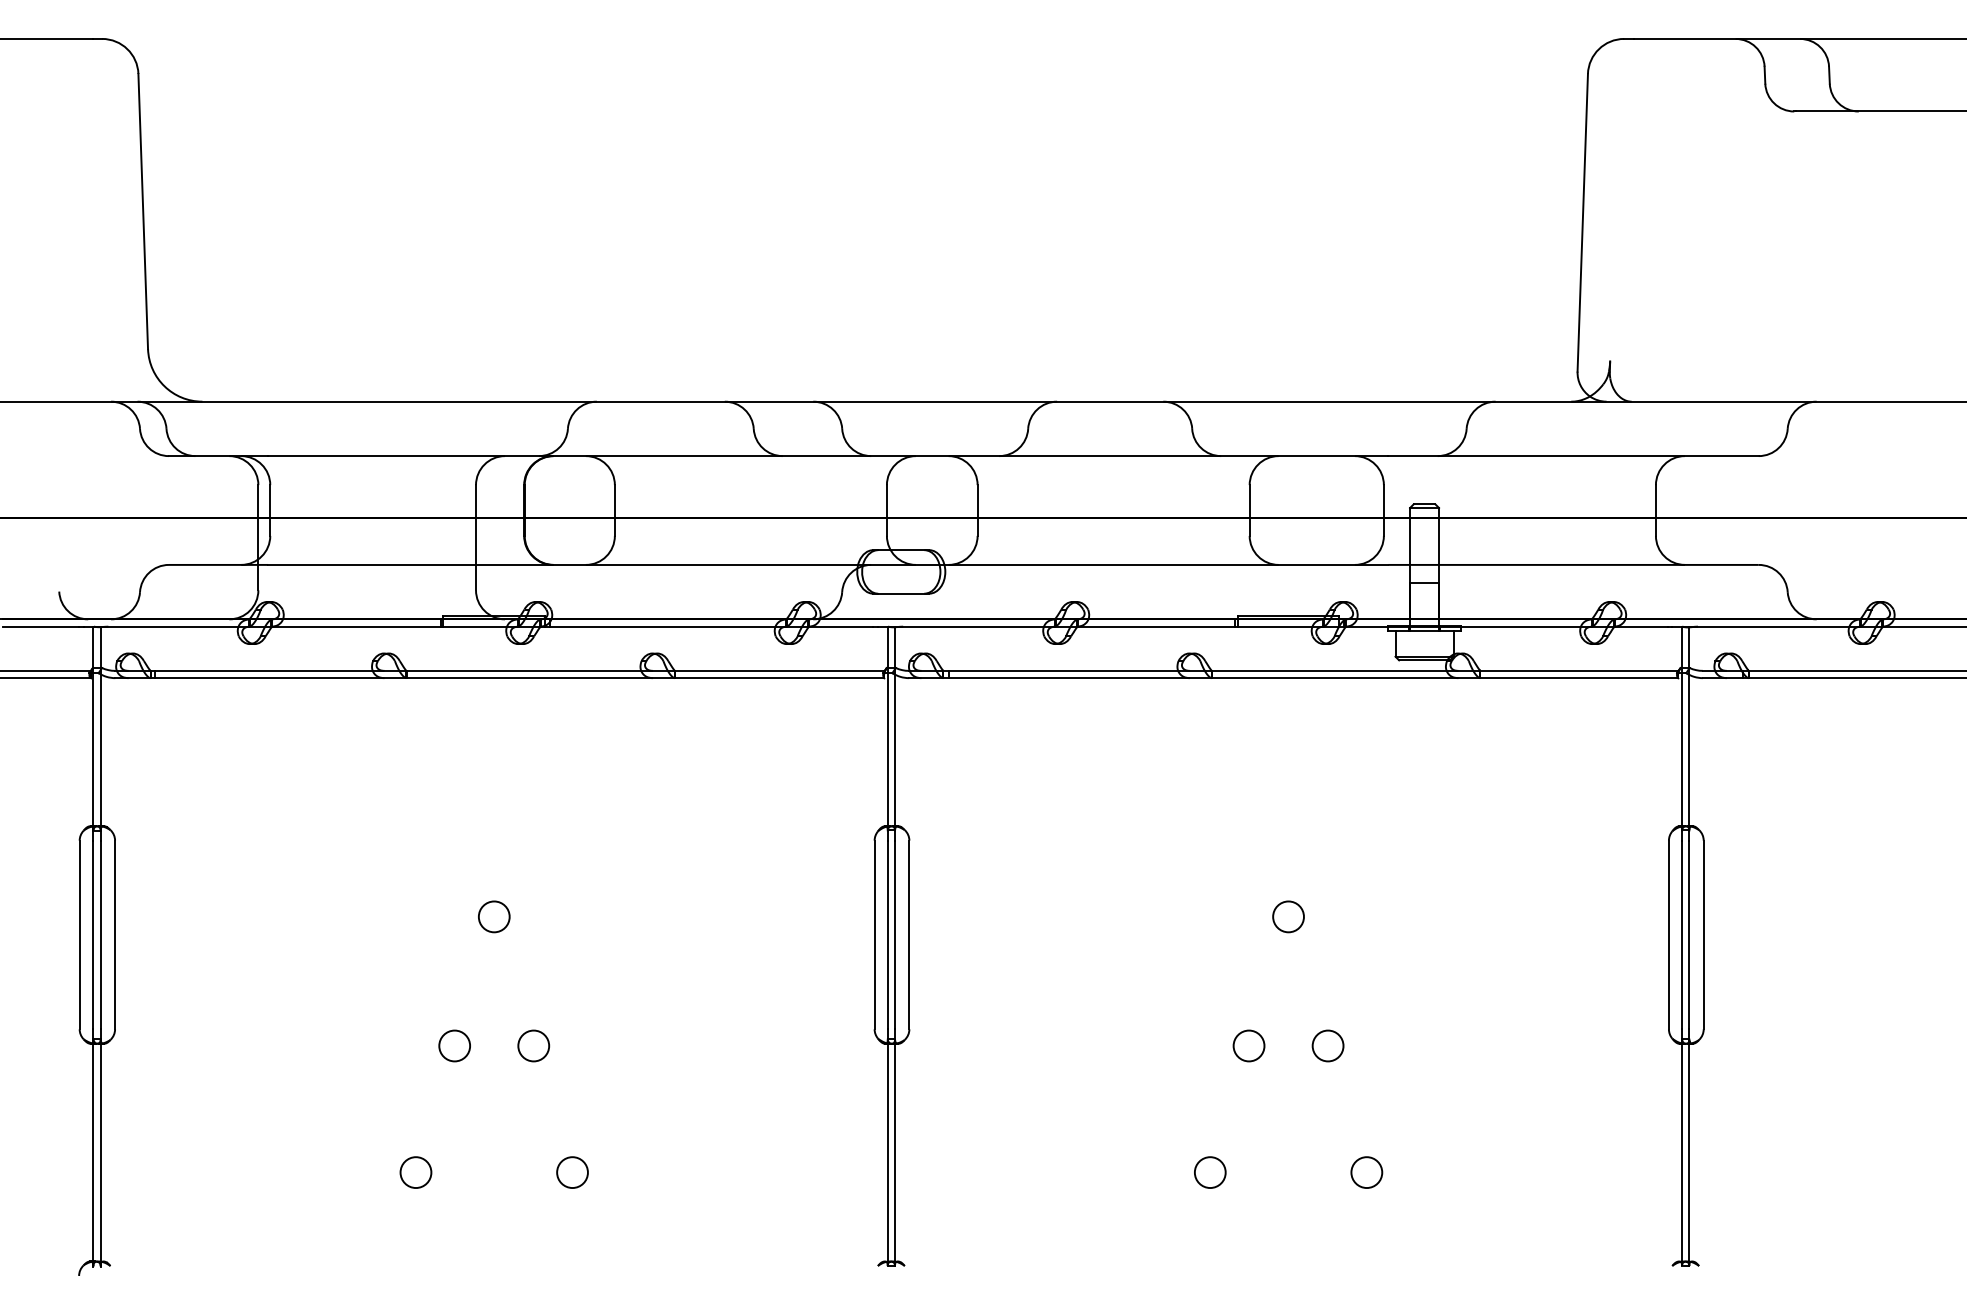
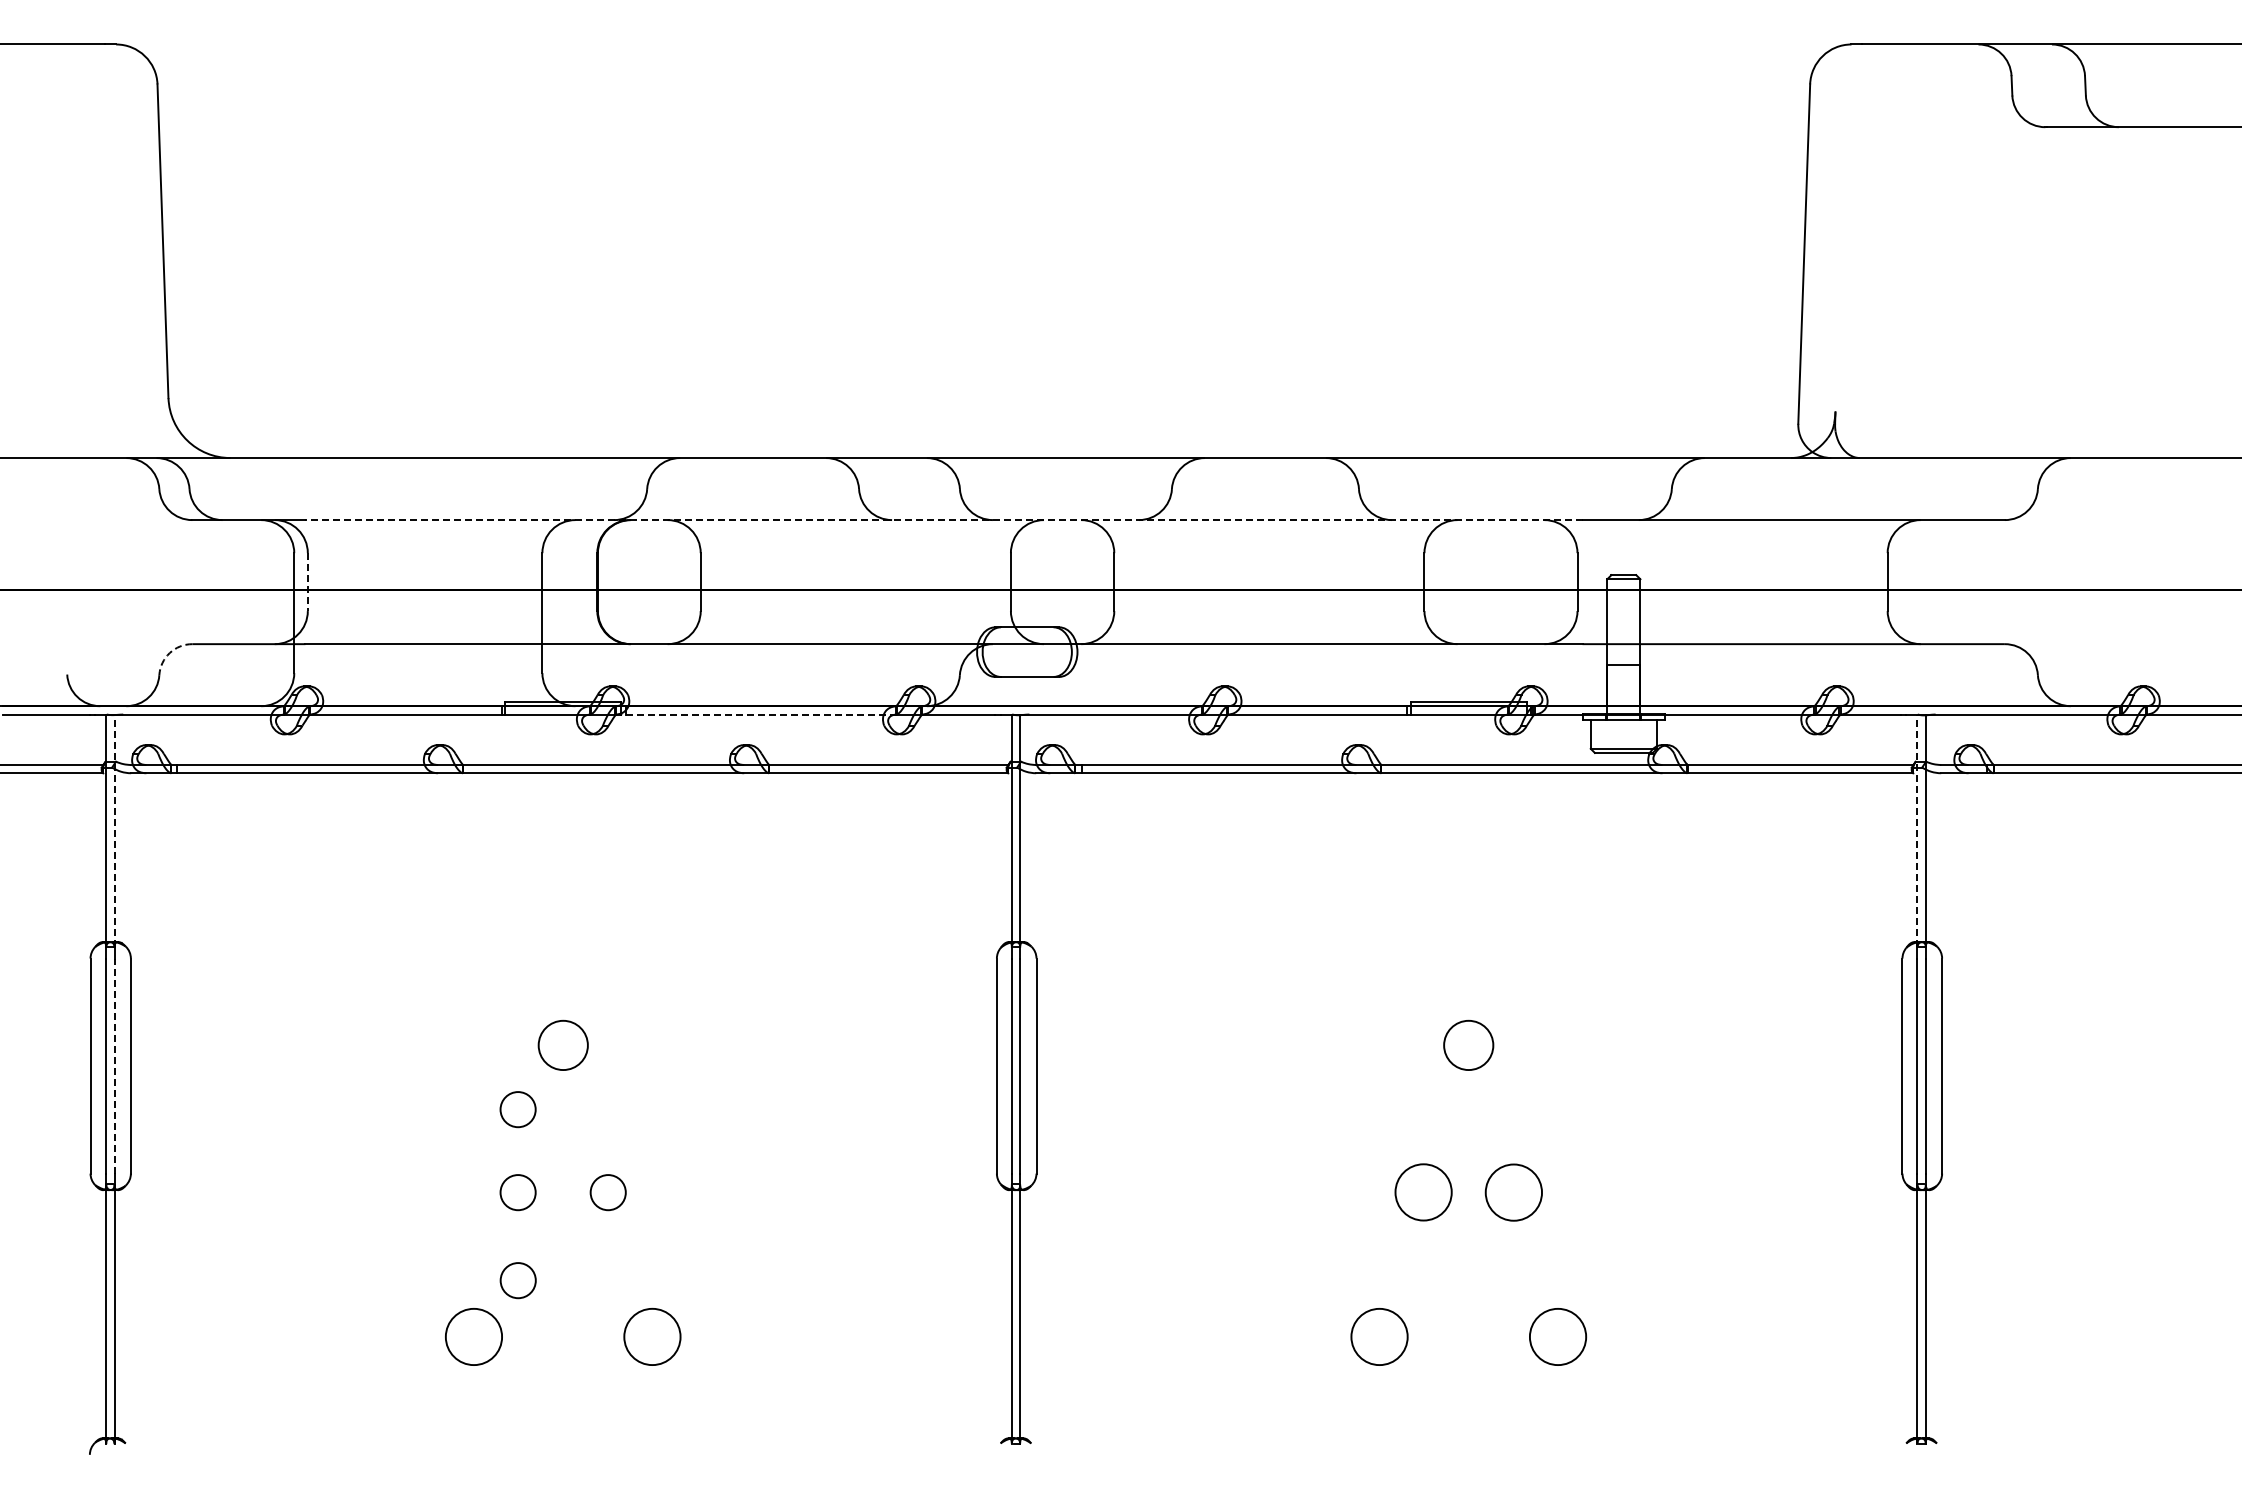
line: (827, 456) -> (943, 520), solid -> dashed
line: (269, 510) -> (307, 582), solid -> dashed
arc: (148, 573) -> (169, 653), solid -> dashed
line: (662, 626) -> (755, 714), solid -> dashed
line: (100, 728) -> (114, 830), solid -> dashed
line: (1682, 728) -> (1917, 830), solid -> dashed
circle: (493, 916) -> (562, 1045), size x1.4
circle: (1288, 916) -> (1468, 1045), size x1.4
line: (100, 935) -> (114, 1066), solid -> dashed
circle: (454, 973) -> (517, 1109), added
circle: (1248, 1045) -> (1423, 1192), size x1.6
circle: (1327, 1045) -> (1513, 1192), size x1.6
circle: (454, 1123) -> (517, 1280), added
circle: (415, 1172) -> (473, 1336), size x1.6
circle: (572, 1172) -> (652, 1336), size x1.6
circle: (1210, 1172) -> (1379, 1336), size x1.6
circle: (1366, 1172) -> (1557, 1336), size x1.6

